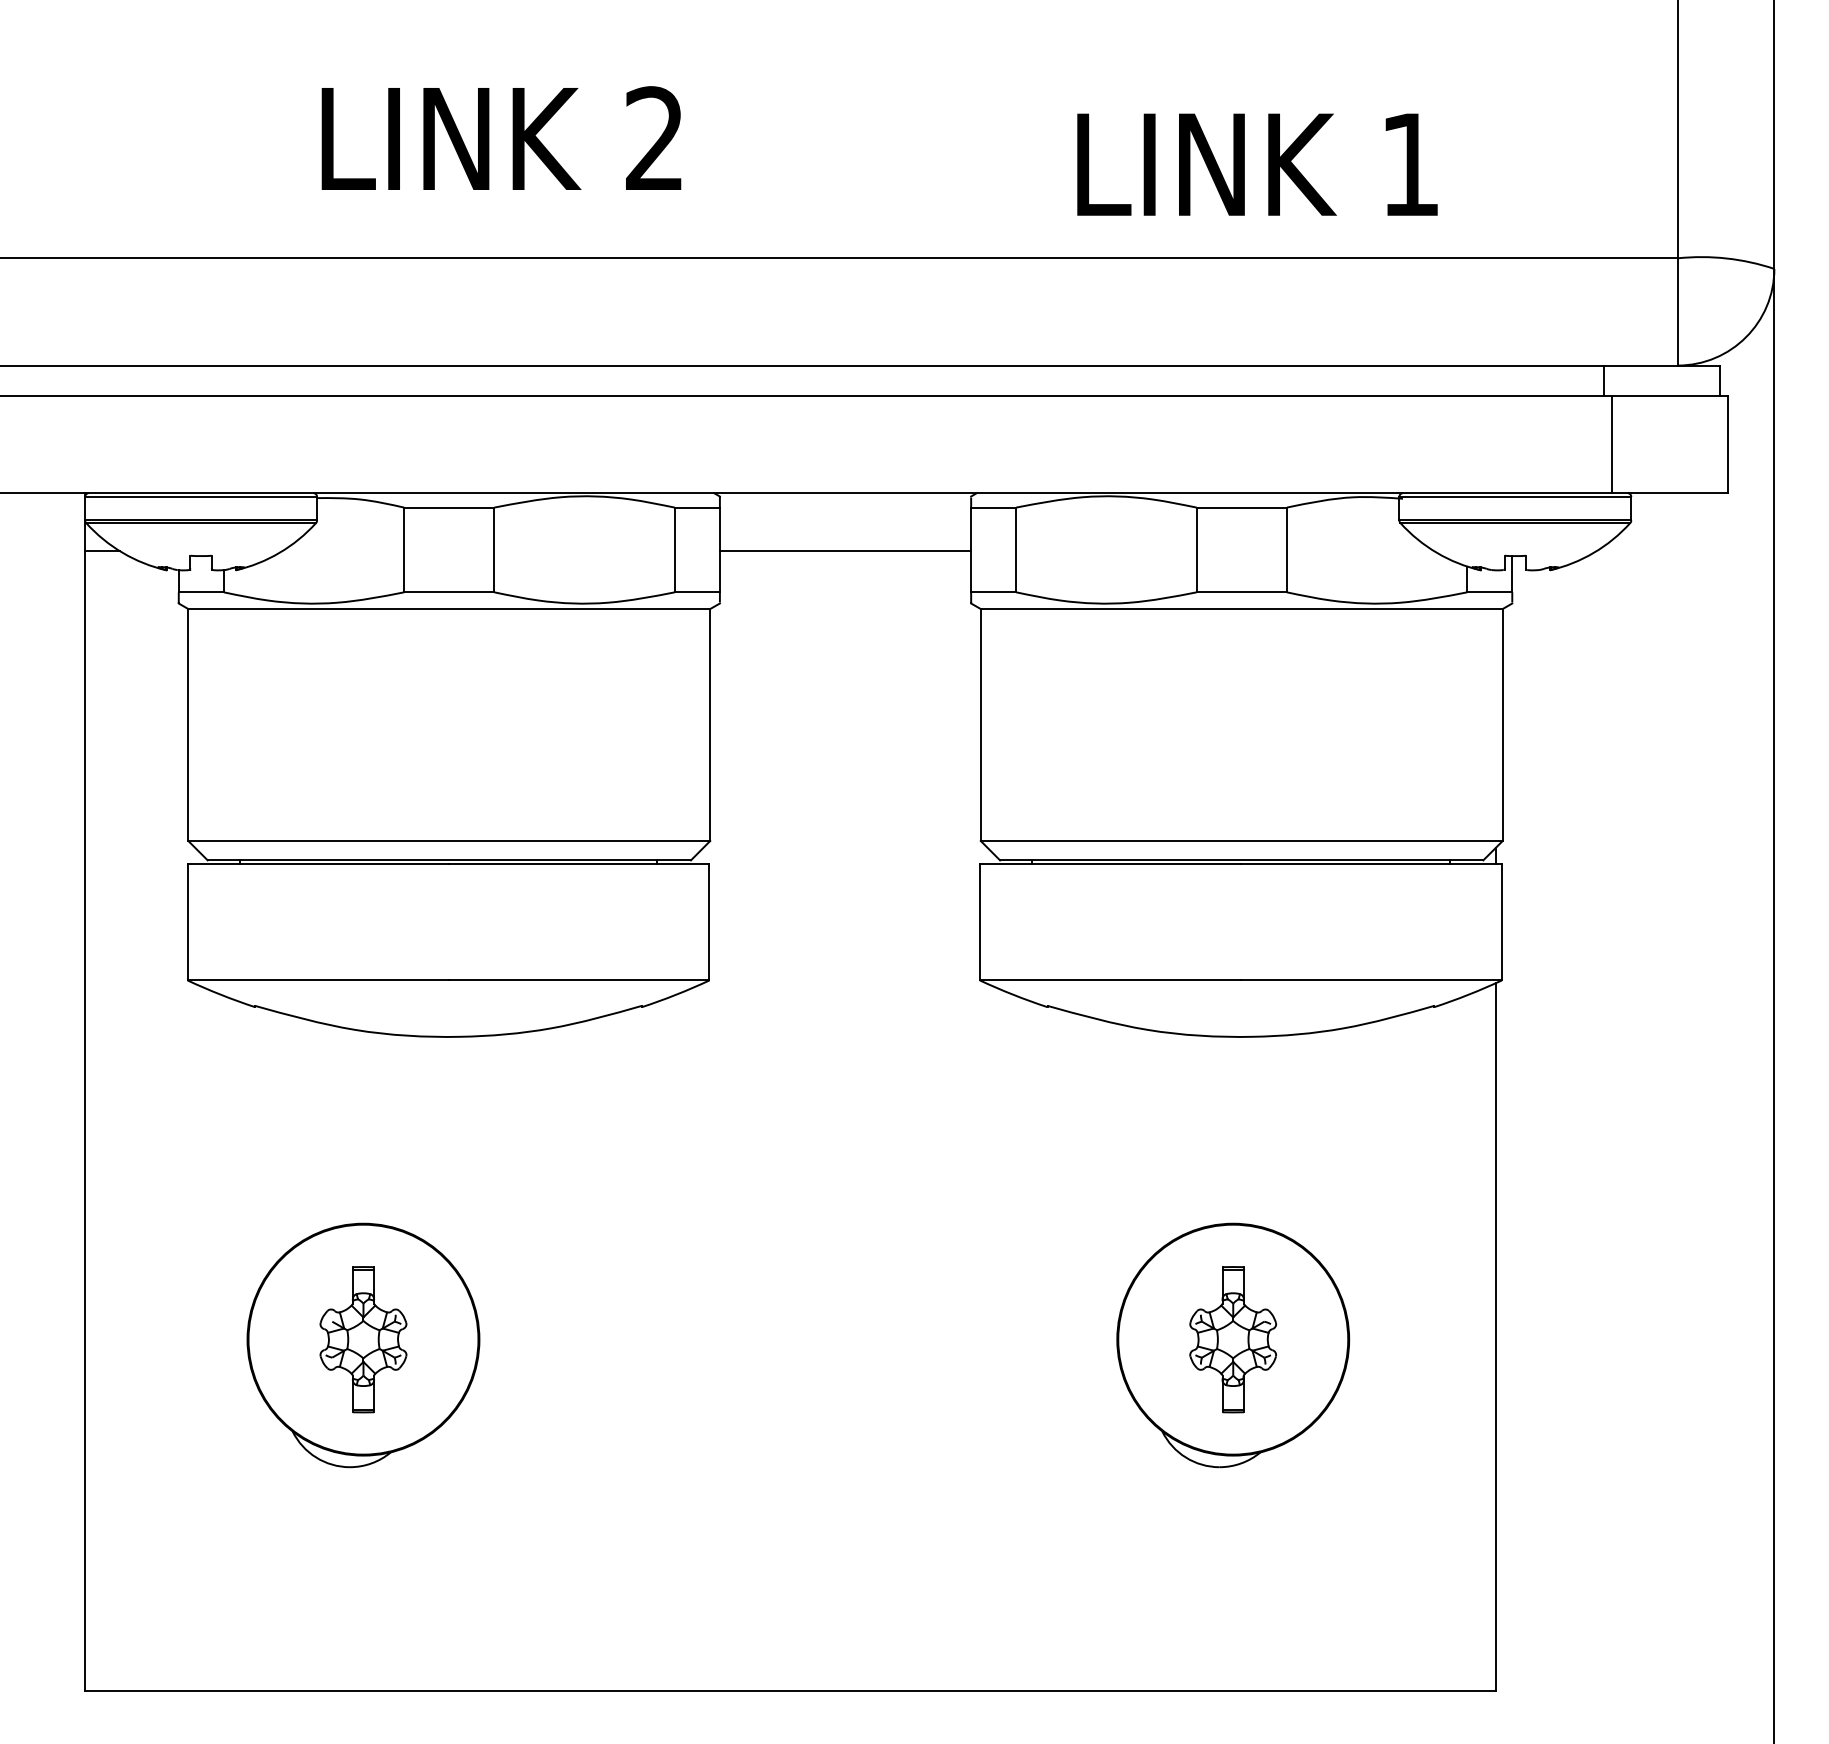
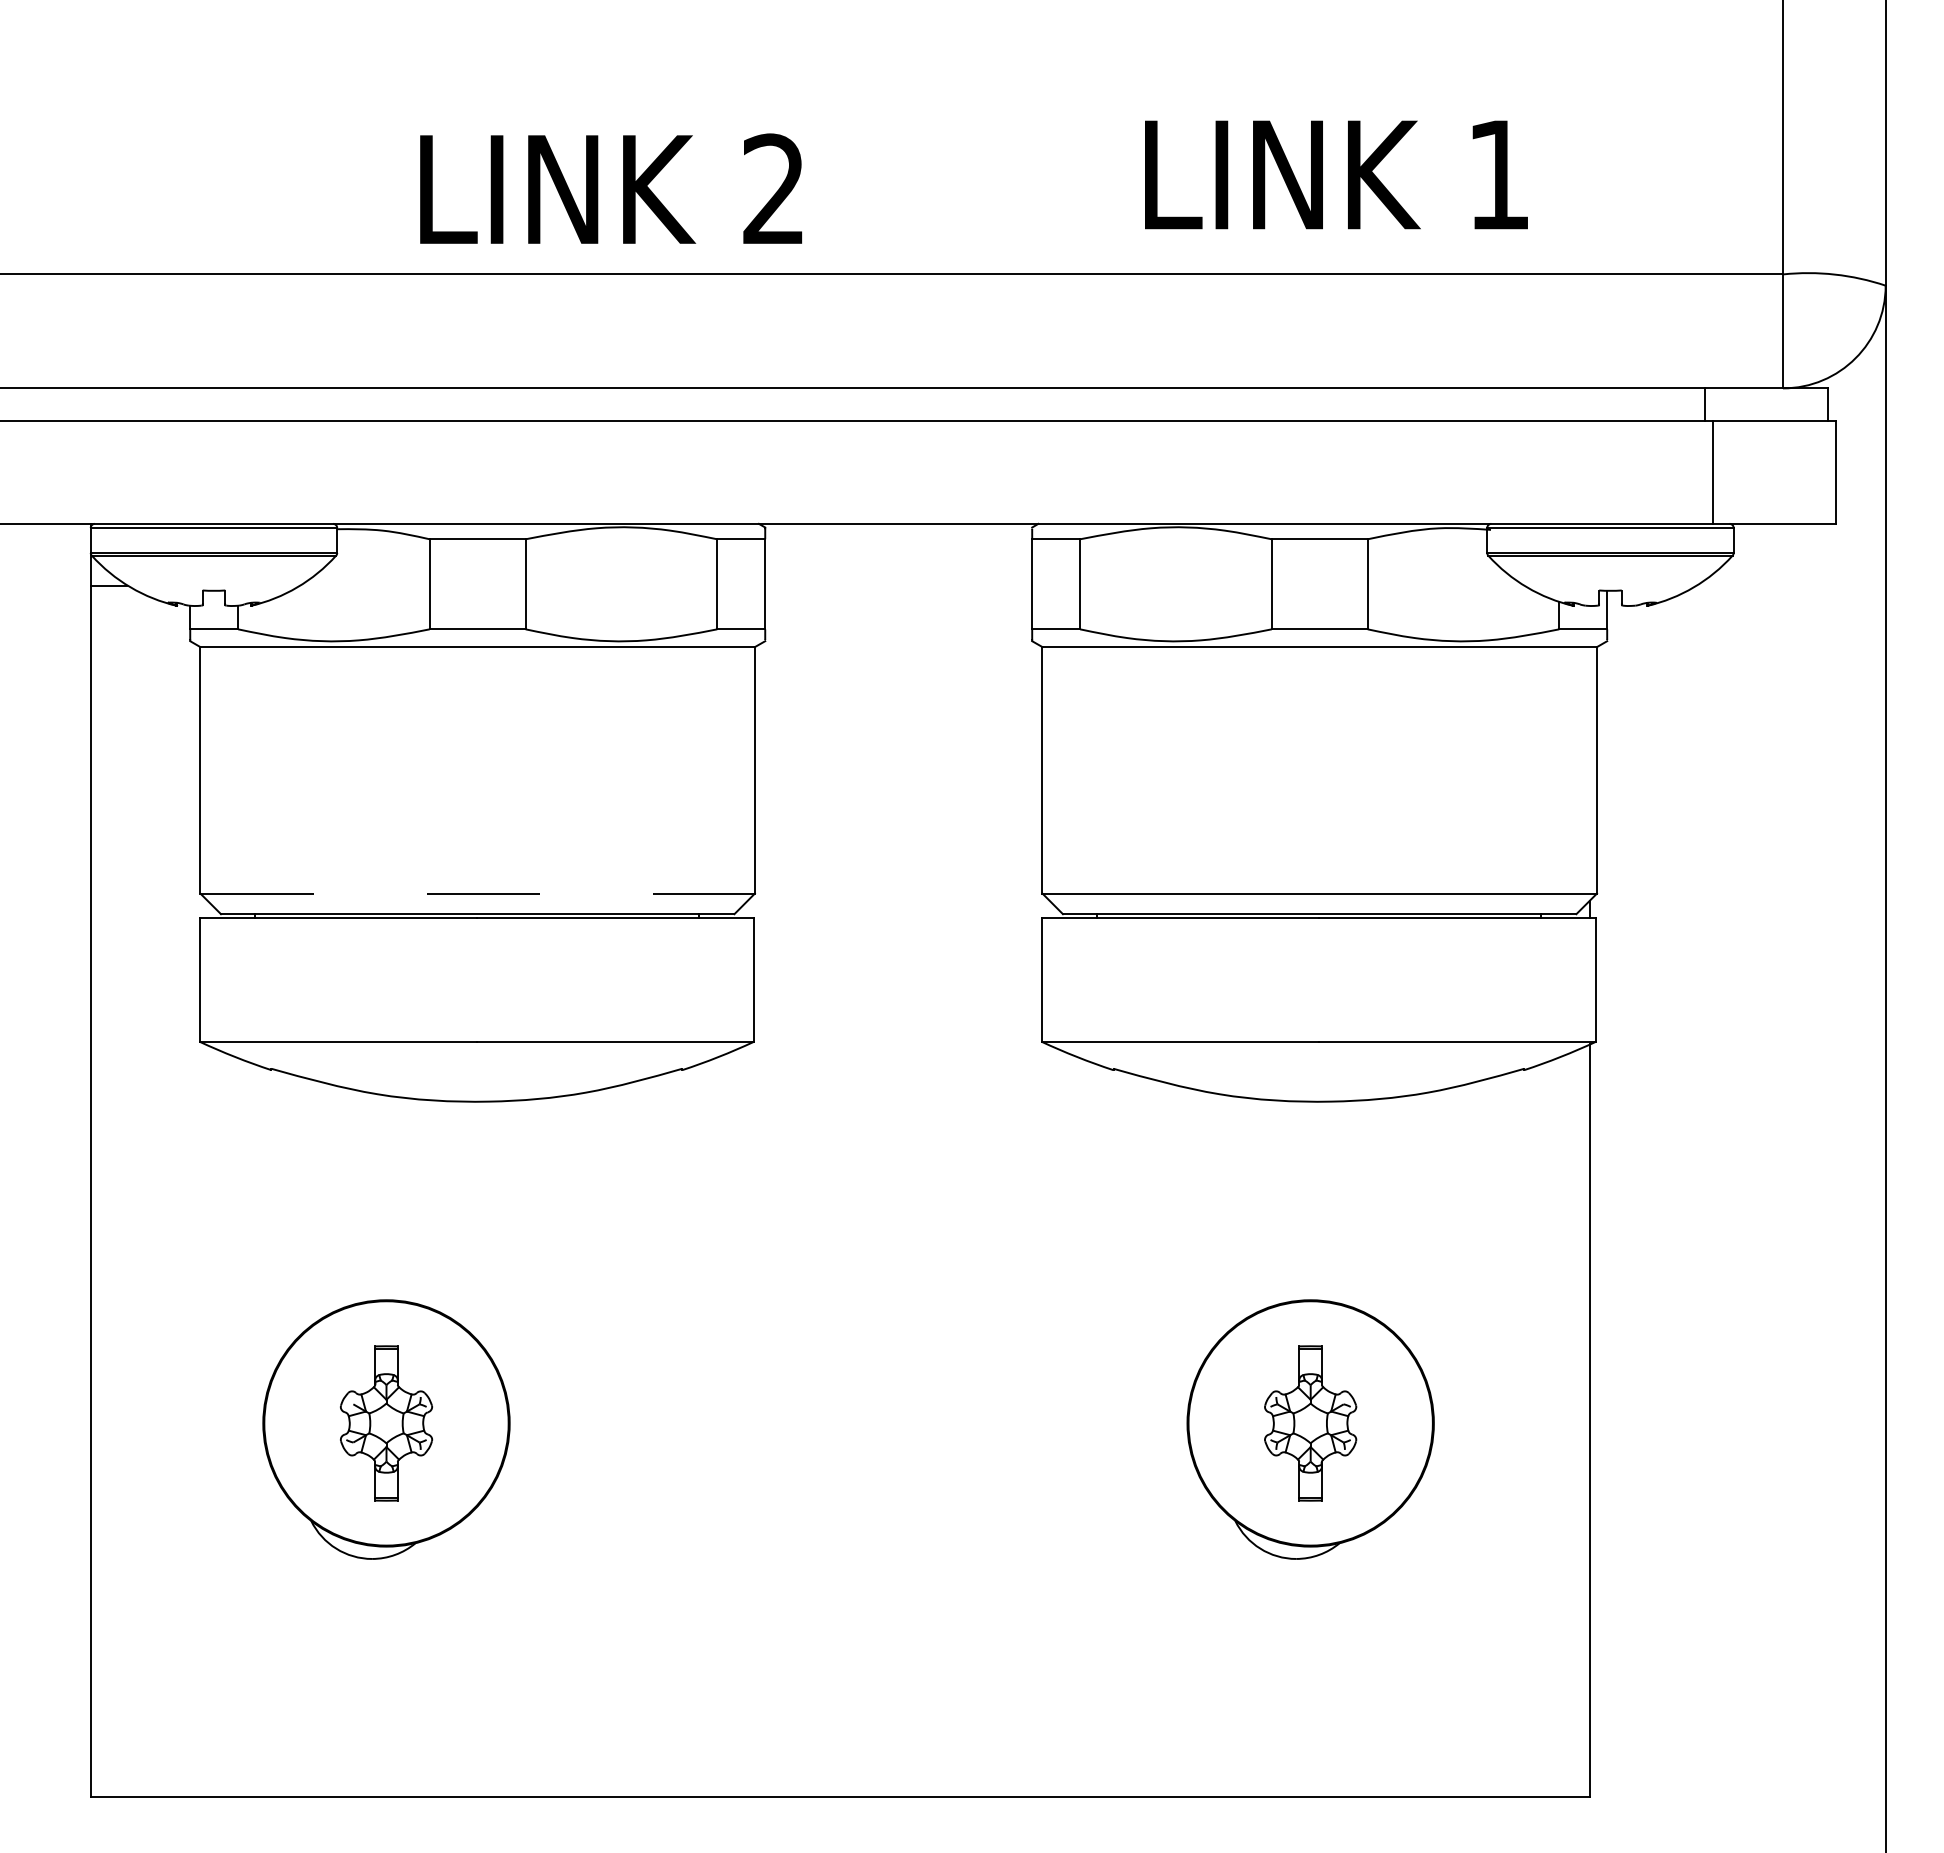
text: (500, 137) -> (610, 188), moved
line: (845, 551) -> (898, 585), removed
line: (450, 840) -> (478, 893), solid -> dashed

